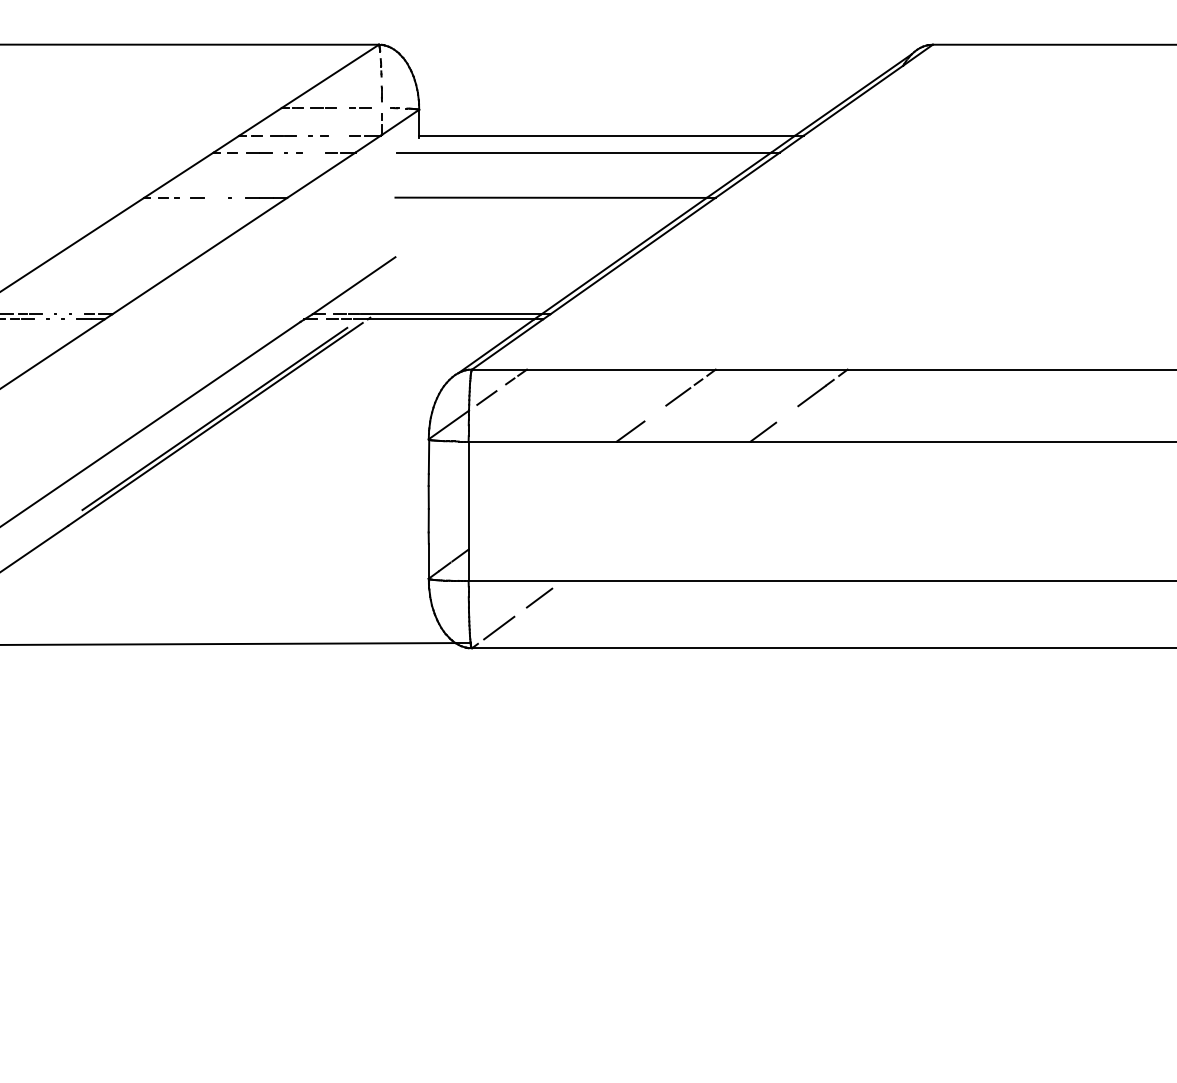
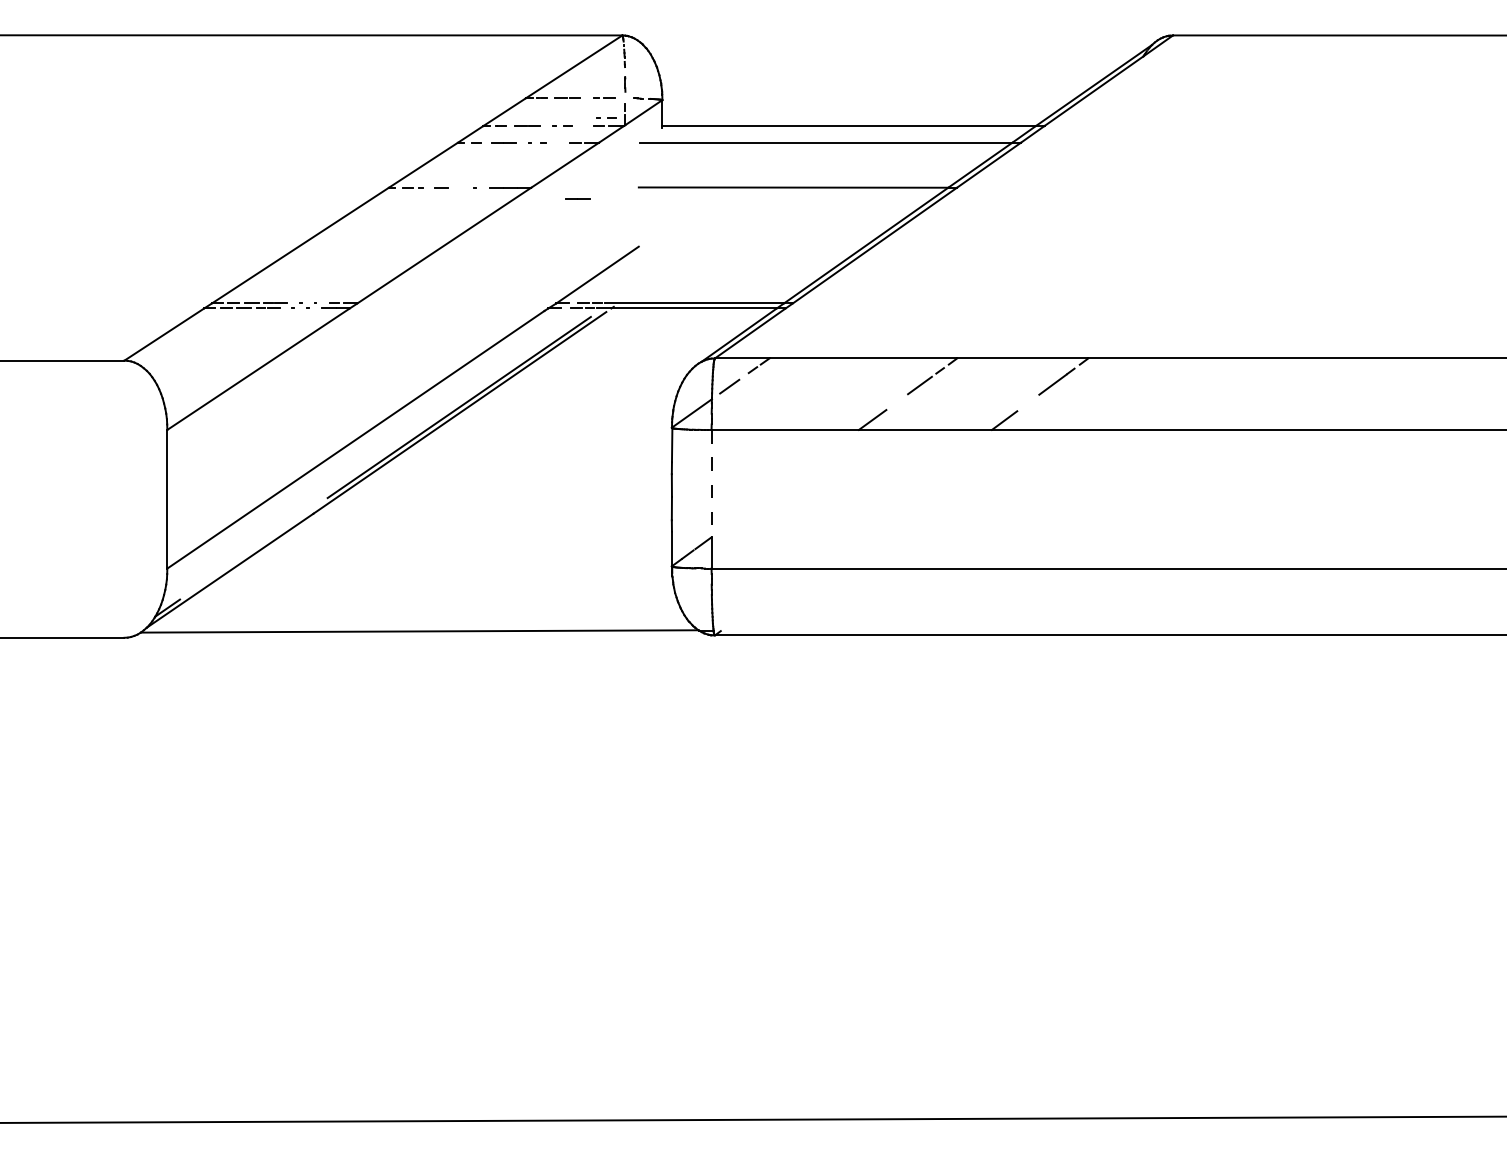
line: (363, 127) -> (607, 117), added
line: (333, 208) -> (577, 198), added
line: (468, 495) -> (711, 483), solid -> dashed
line: (538, 598) -> (781, 585), removed
line: (498, 628) -> (741, 615), removed

